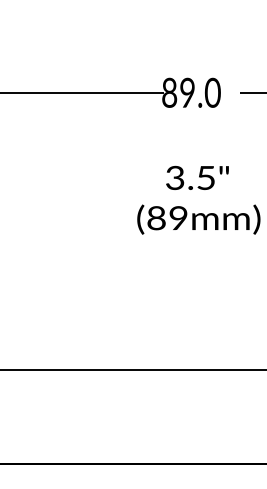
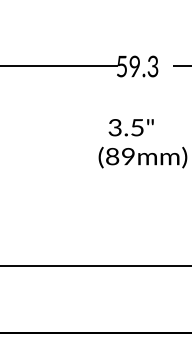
text: (191, 92) -> (137, 66), 89.0 -> 59.3
text: (197, 177) -> (131, 127), moved

